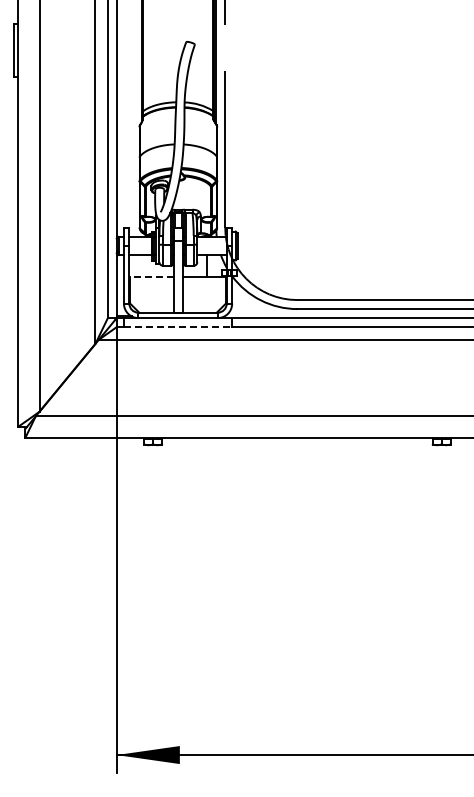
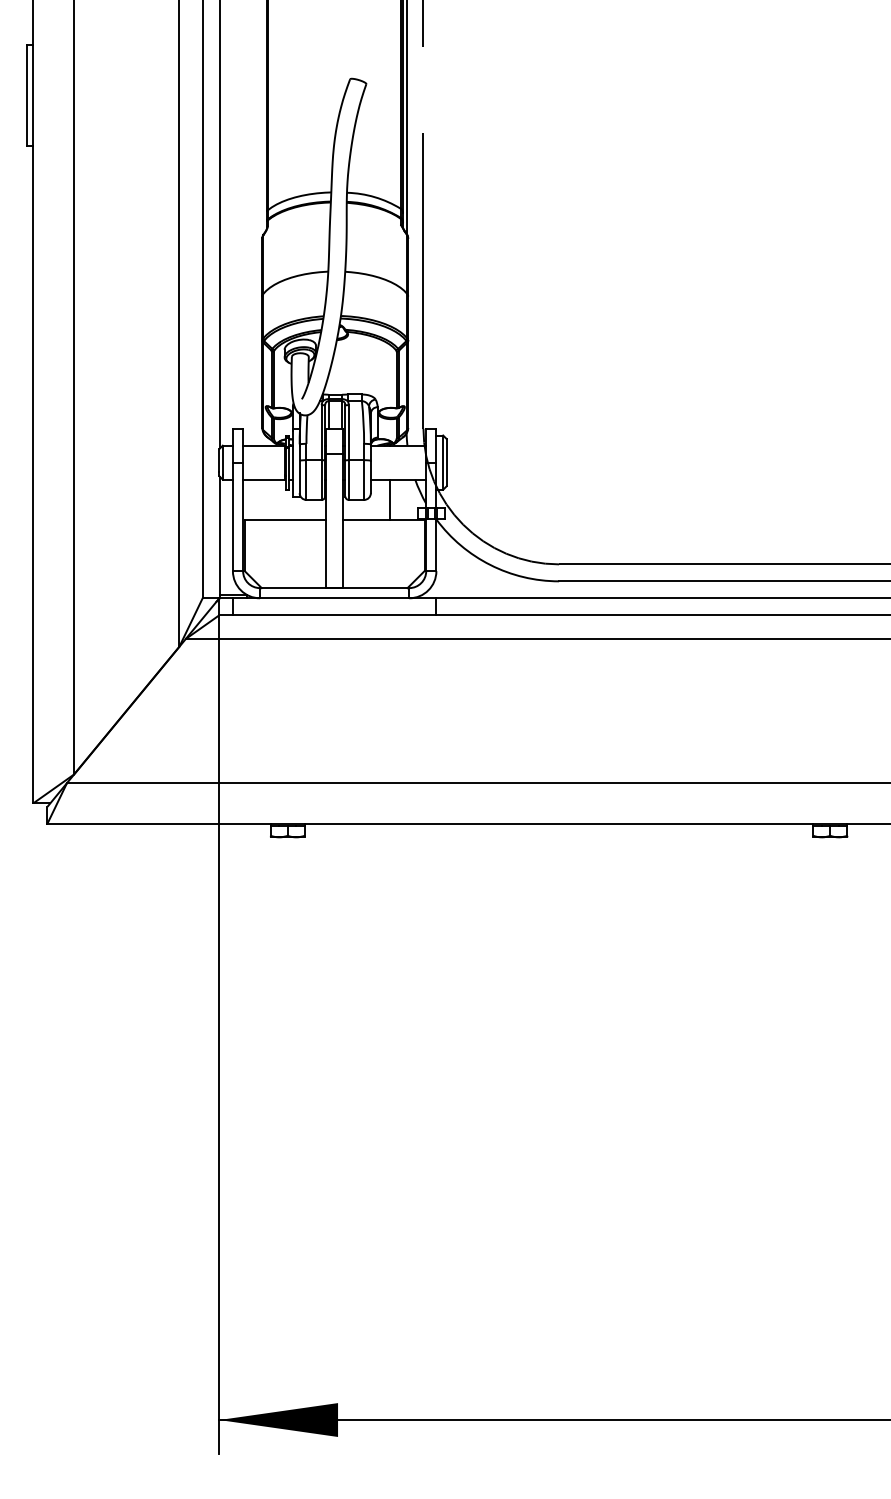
line: (151, 276) -> (284, 520), dashed -> solid
line: (178, 327) -> (335, 615), dashed -> solid

